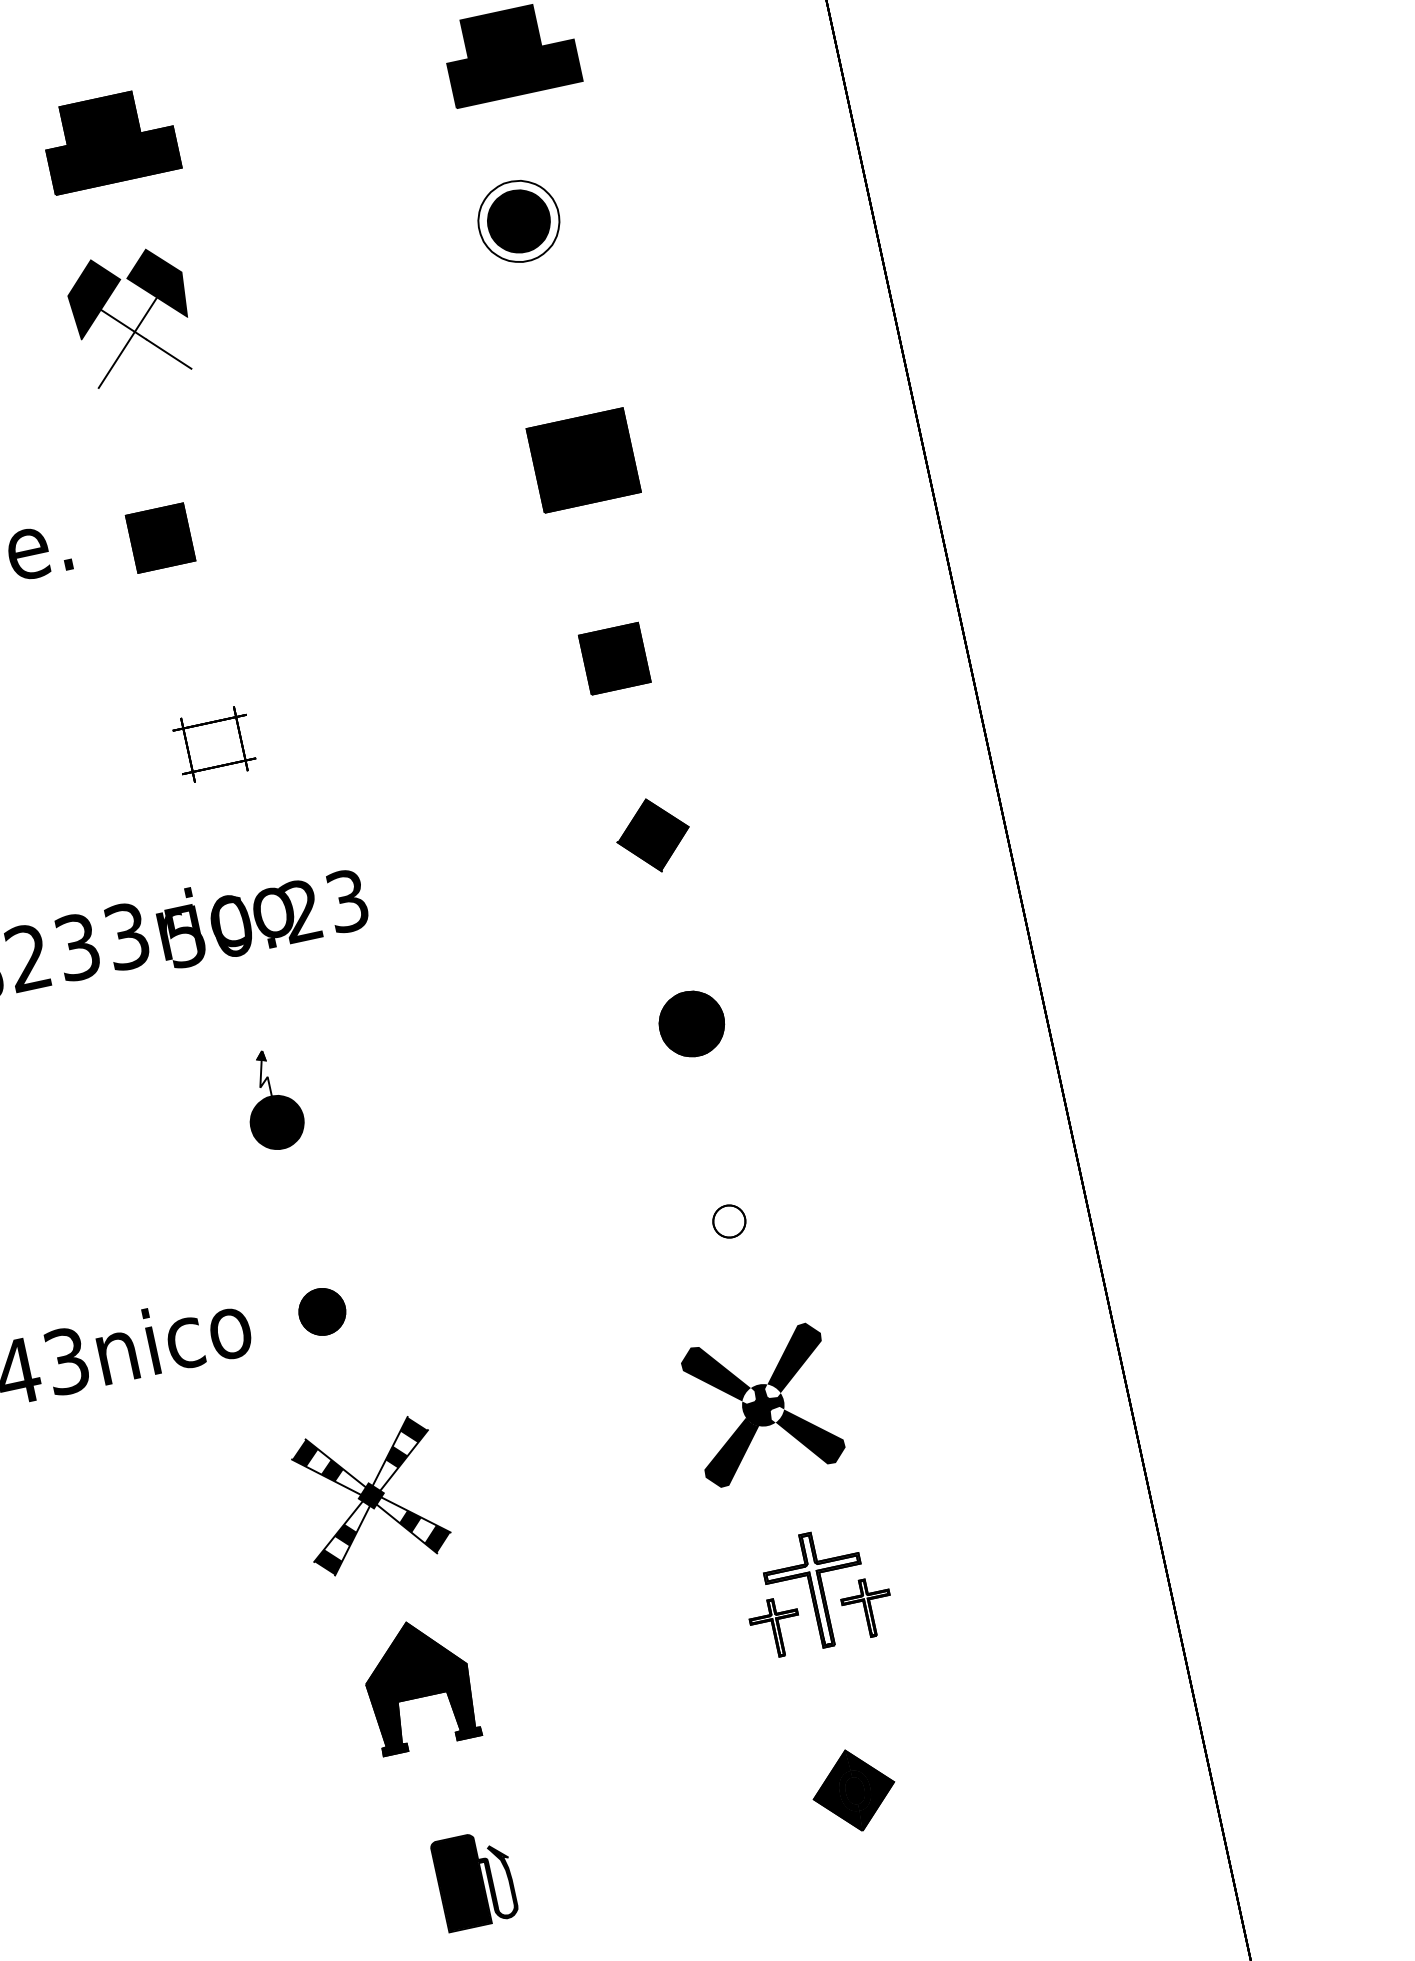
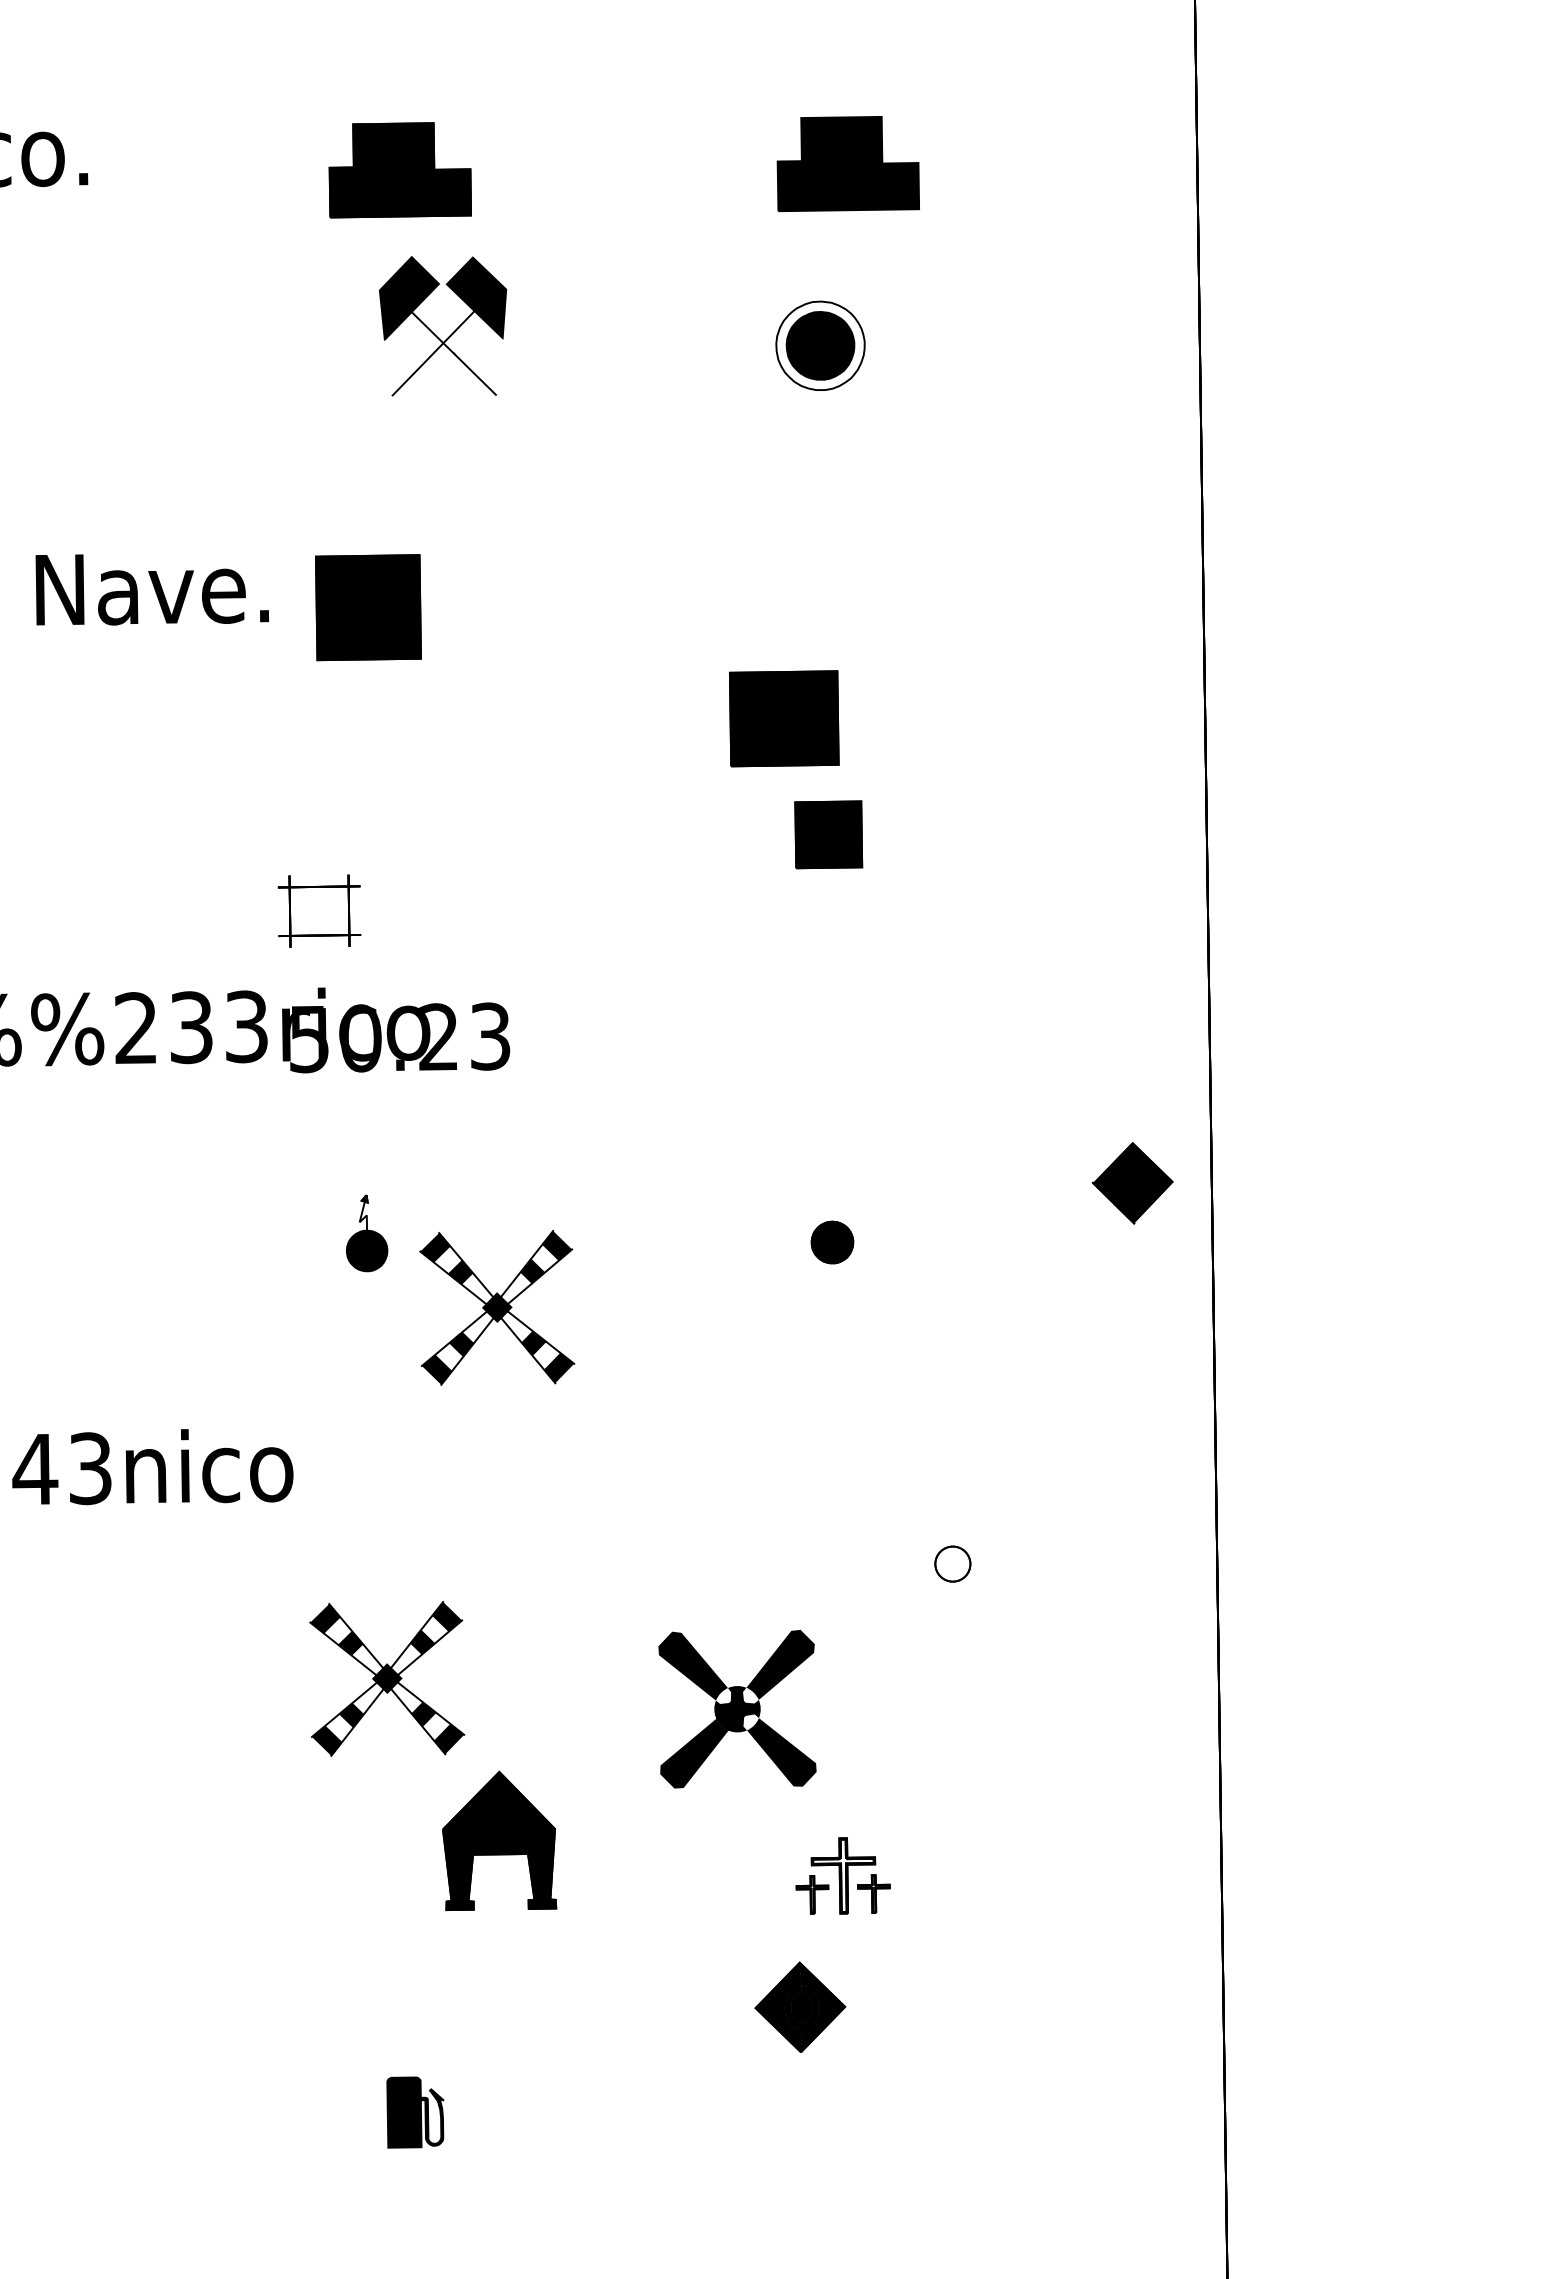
part: (140, 321) -> (451, 333), moved
part: (583, 460) -> (784, 718), moved
part: (160, 538) -> (368, 607), size x1.6
part: (214, 743) -> (319, 910), moved
part: (653, 835) -> (1132, 1183), moved
part: (691, 1023) -> (832, 1242), size x0.6
part: (272, 1100) -> (366, 1233), size x0.7
part: (403, 1142) -> (497, 1307), added
part: (728, 1221) -> (952, 1563), moved
part: (322, 1312) -> (374, 1471), removed
part: (763, 1405) -> (737, 1709), moved
part: (815, 1590) -> (842, 1875), size x0.6
part: (418, 1684) -> (499, 1840), moved
part: (853, 1789) -> (800, 2006), moved
part: (475, 1880) -> (415, 2112), size x0.7

